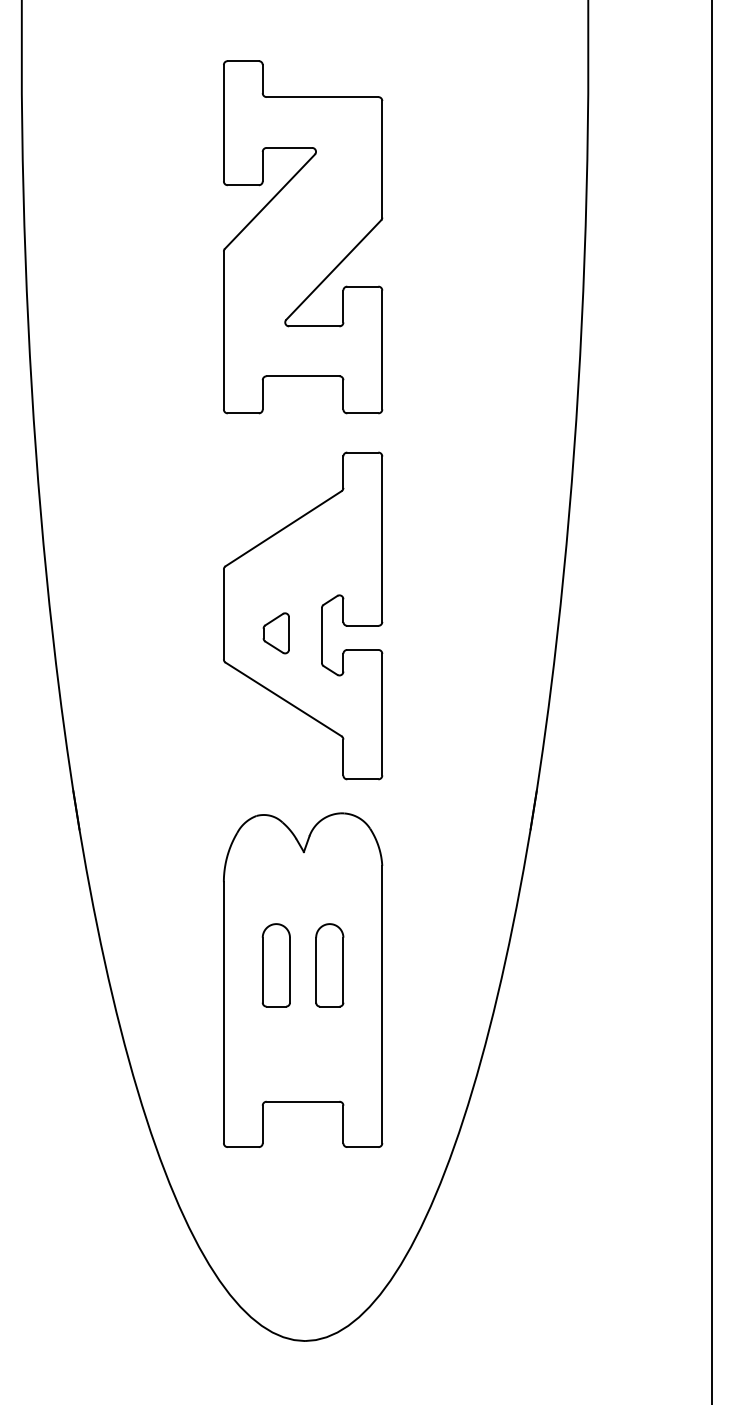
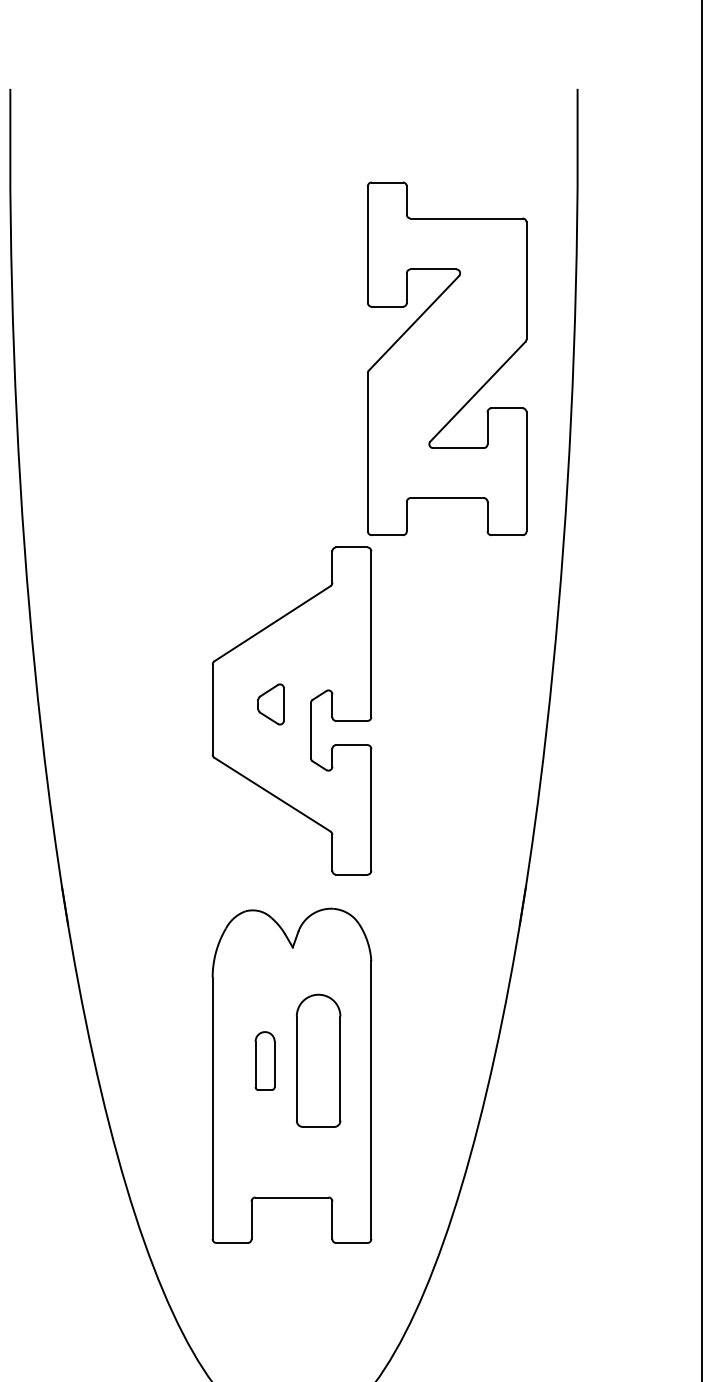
part: (303, 237) -> (447, 359), moved
part: (275, 633) -> (270, 704), moved
part: (275, 965) -> (264, 1061), size x0.7
part: (329, 965) -> (318, 1061), size x1.6

